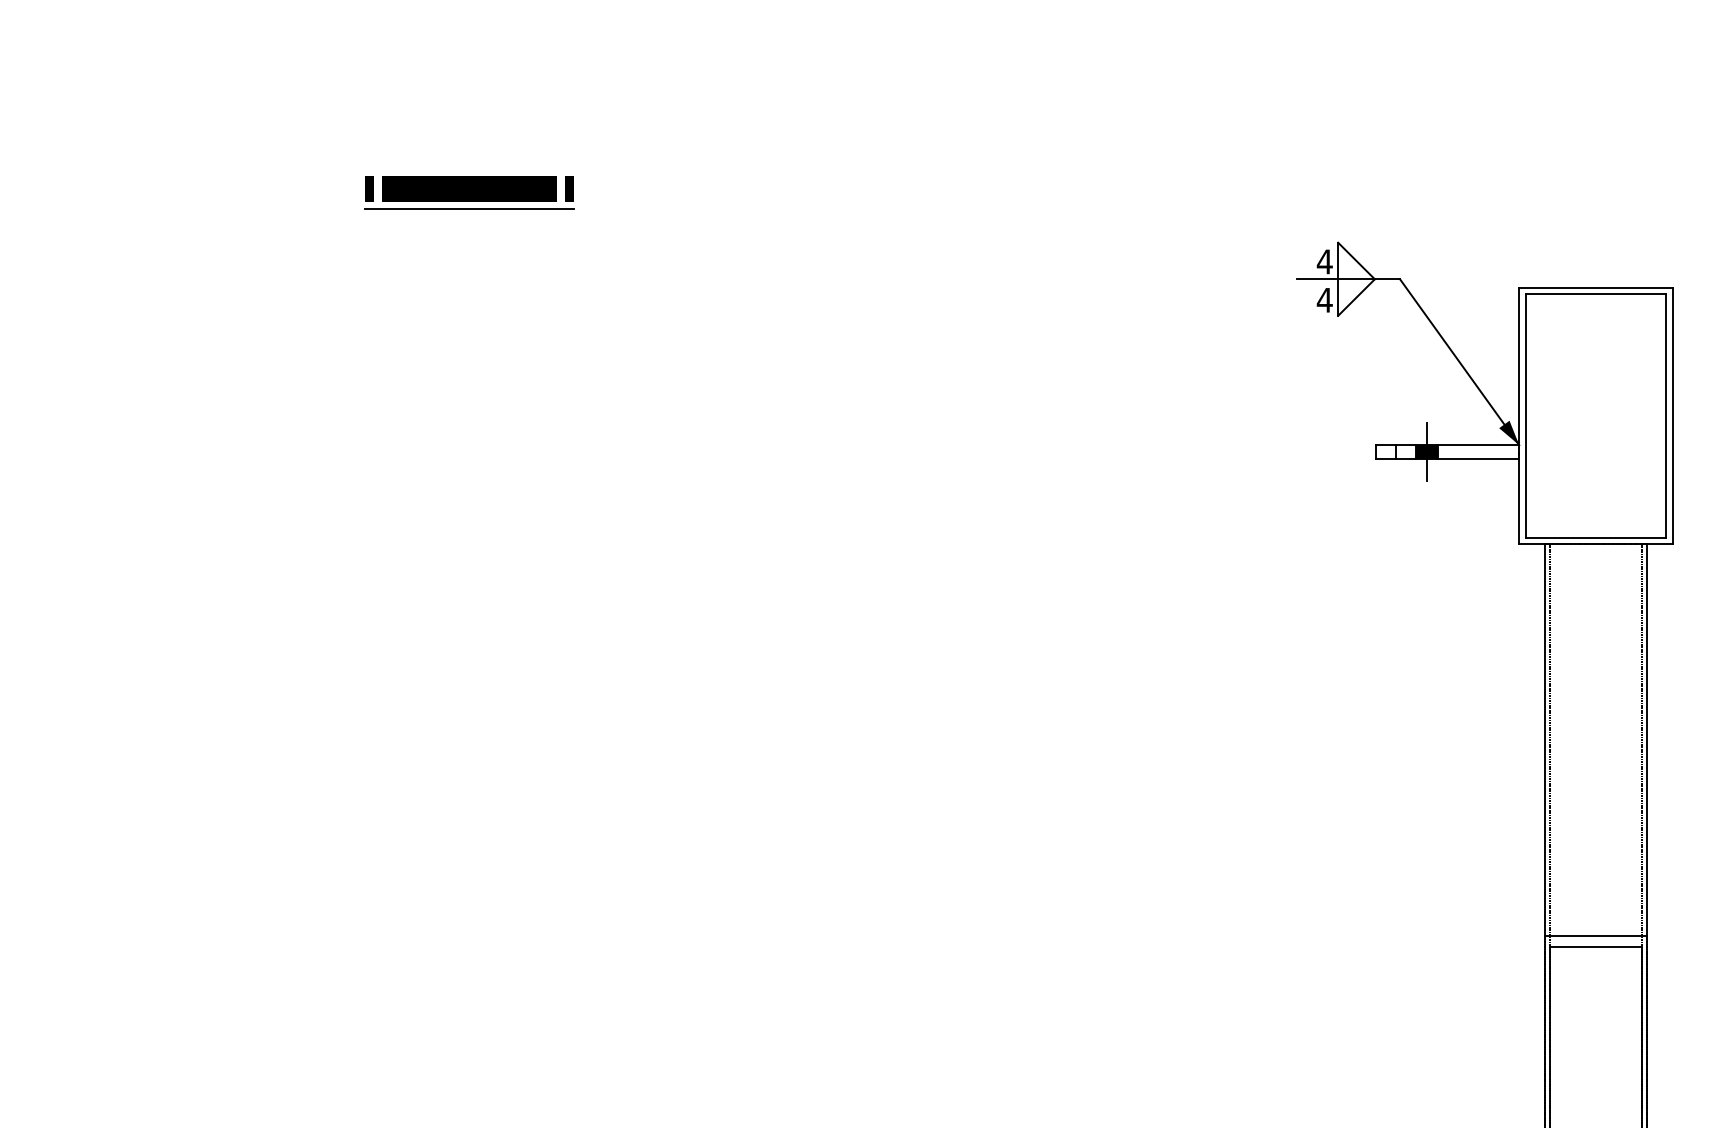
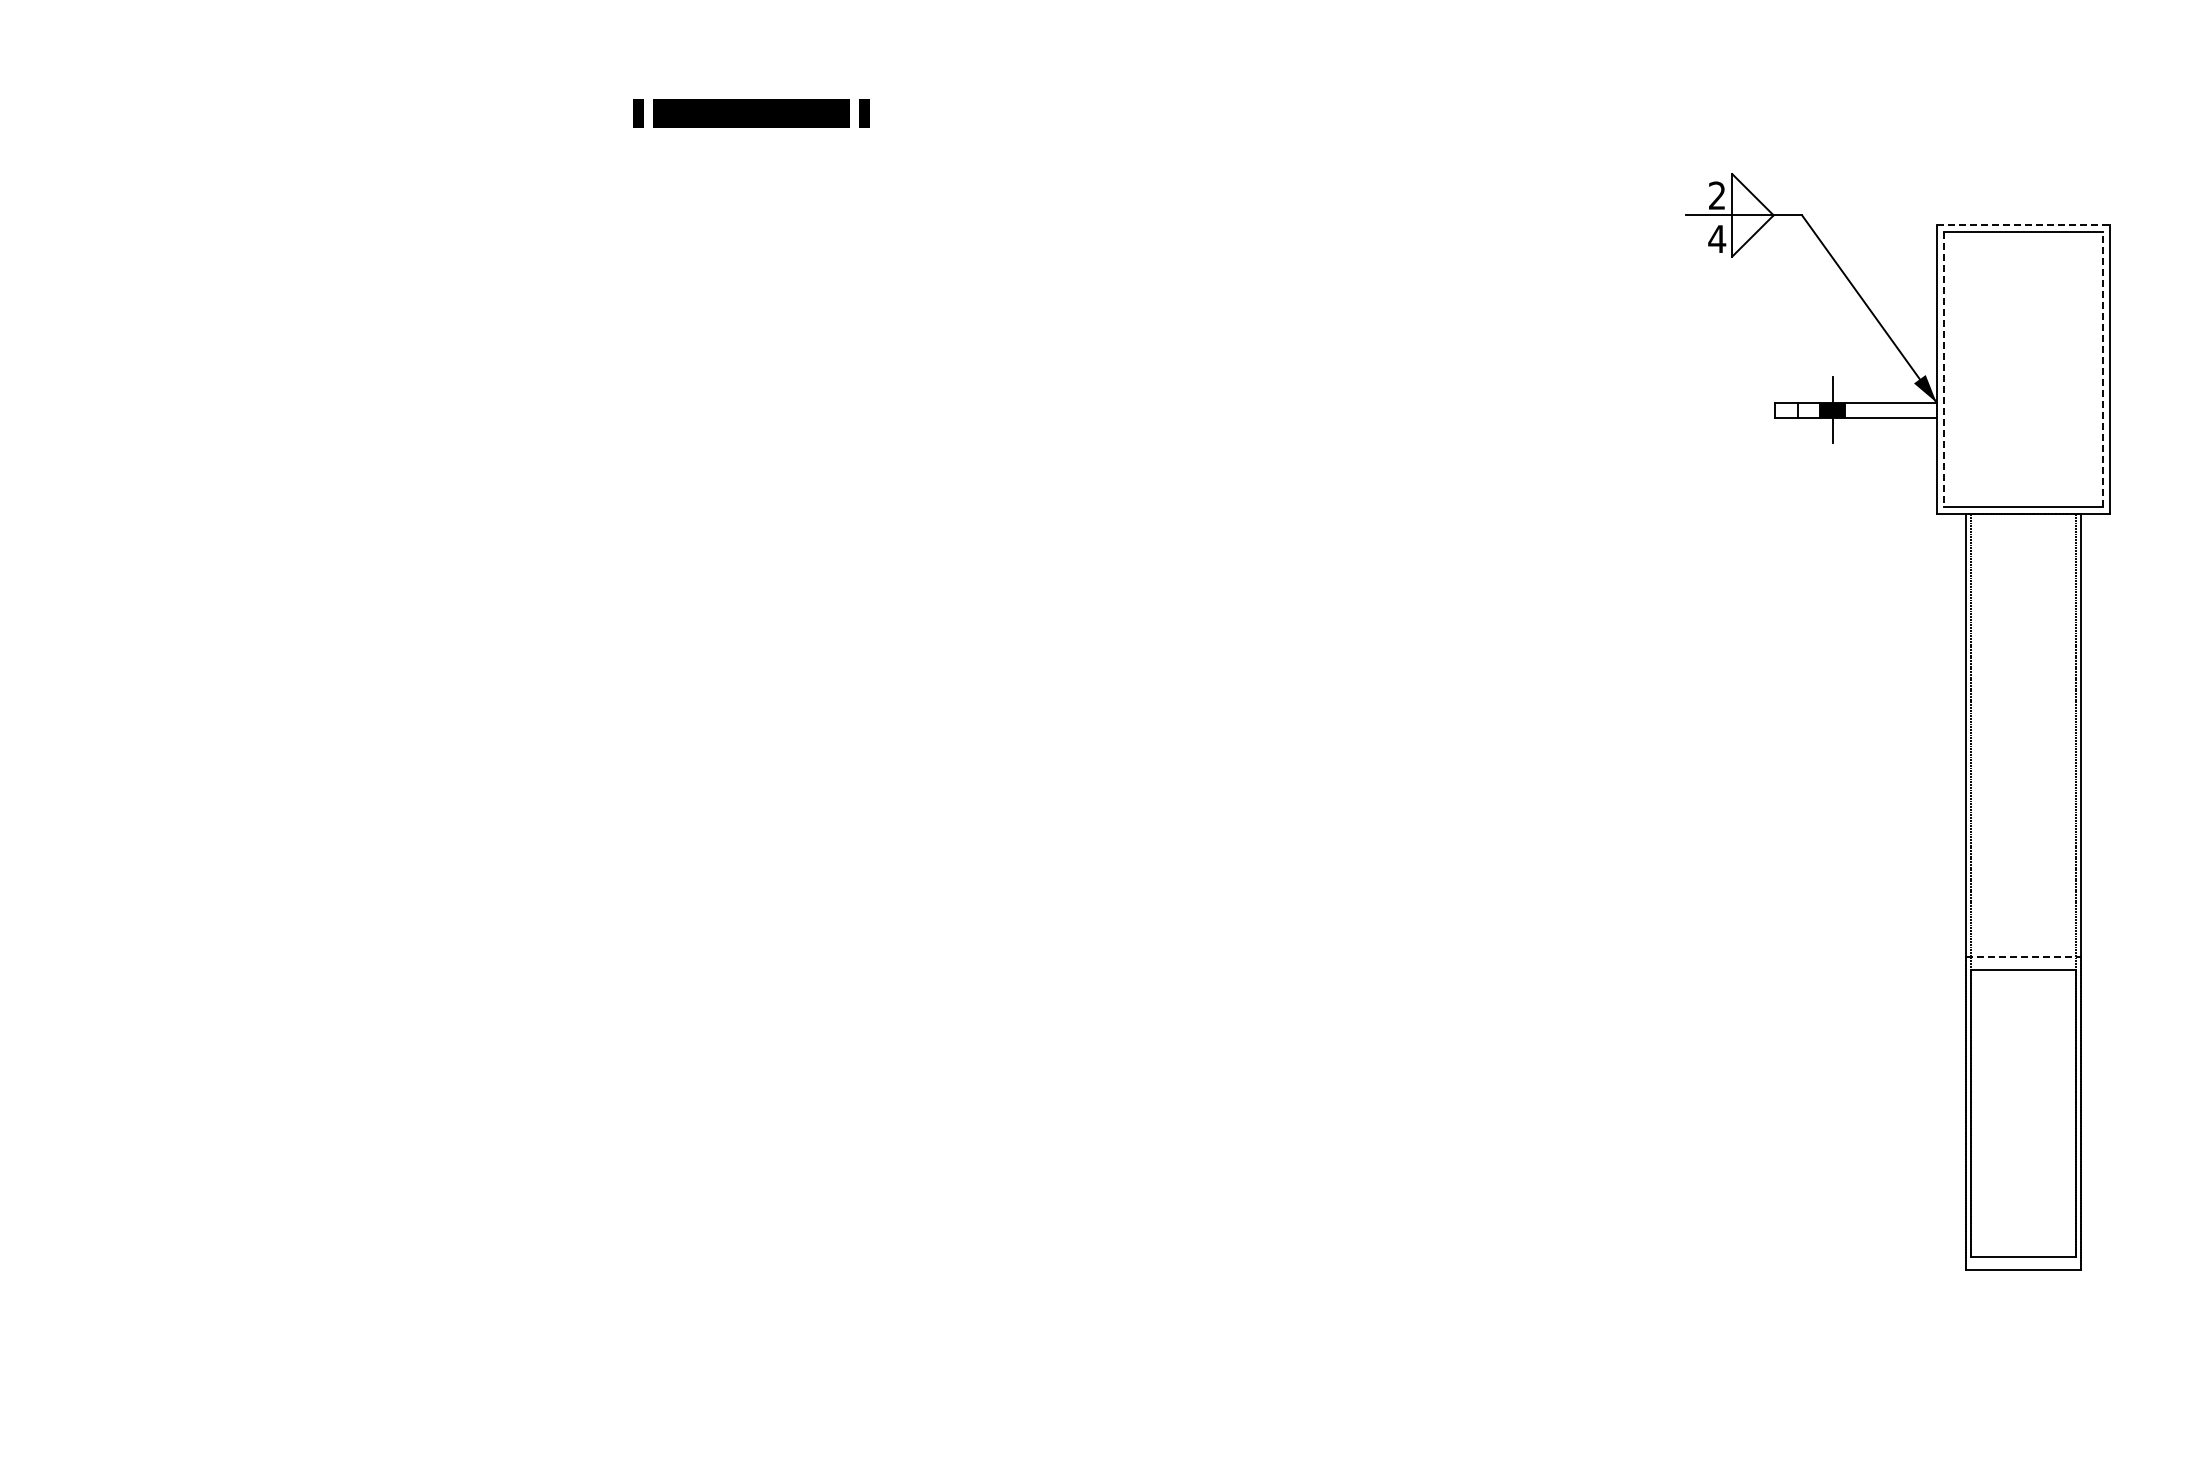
line: (469, 208) -> (751, 135), removed
text: (1325, 261) -> (1717, 195), 4 -> 2
line: (1596, 288) -> (2023, 225), solid -> dashed
line: (1666, 415) -> (2102, 369), solid -> dashed
line: (1525, 416) -> (1943, 370), solid -> dashed
line: (1596, 936) -> (2023, 957), solid -> dashed

